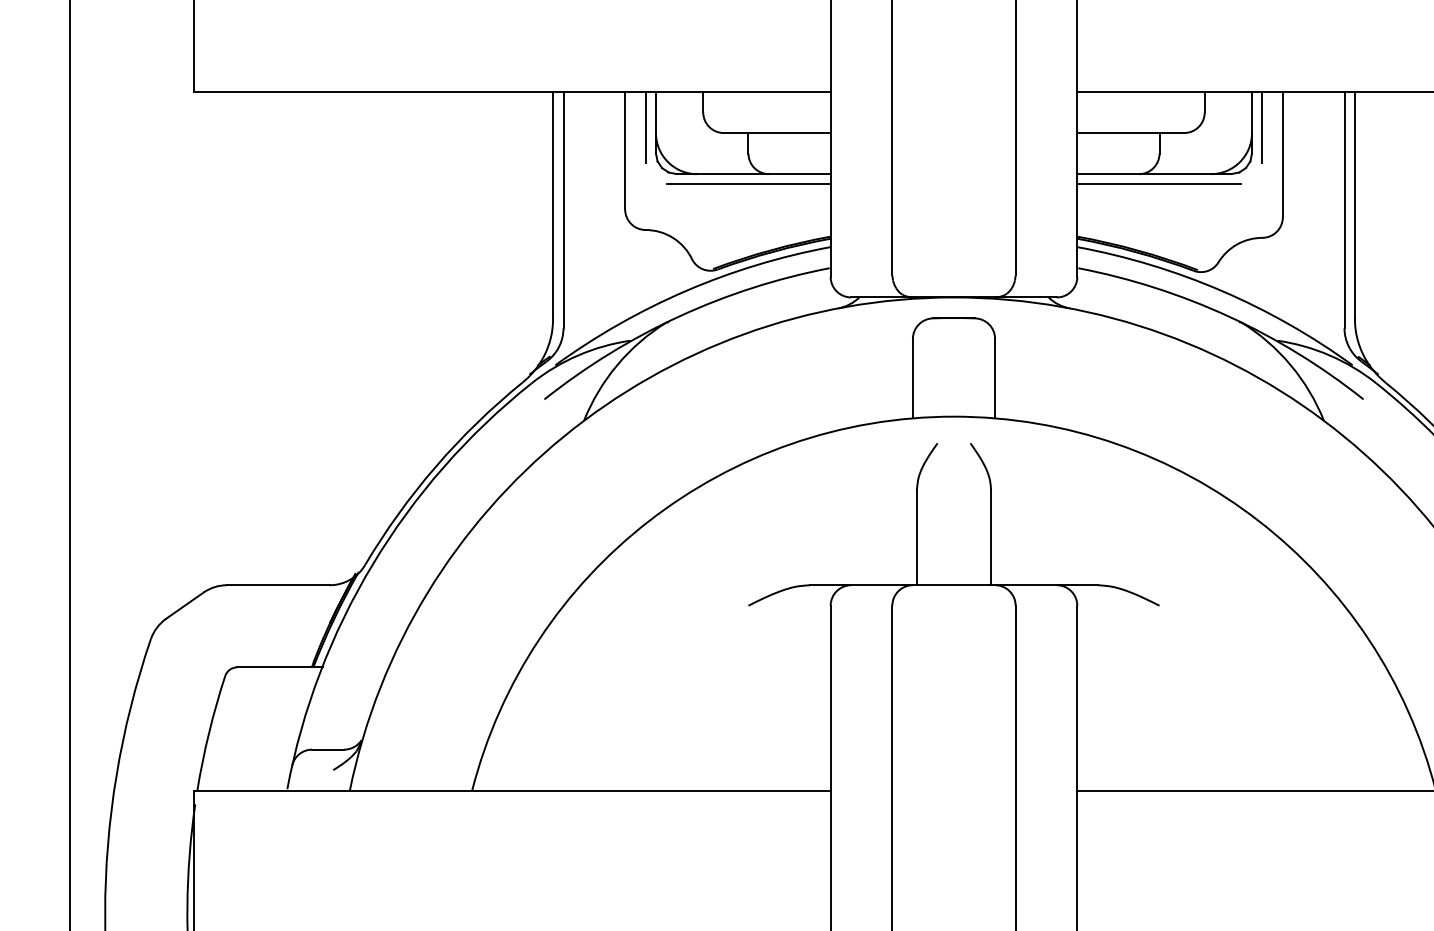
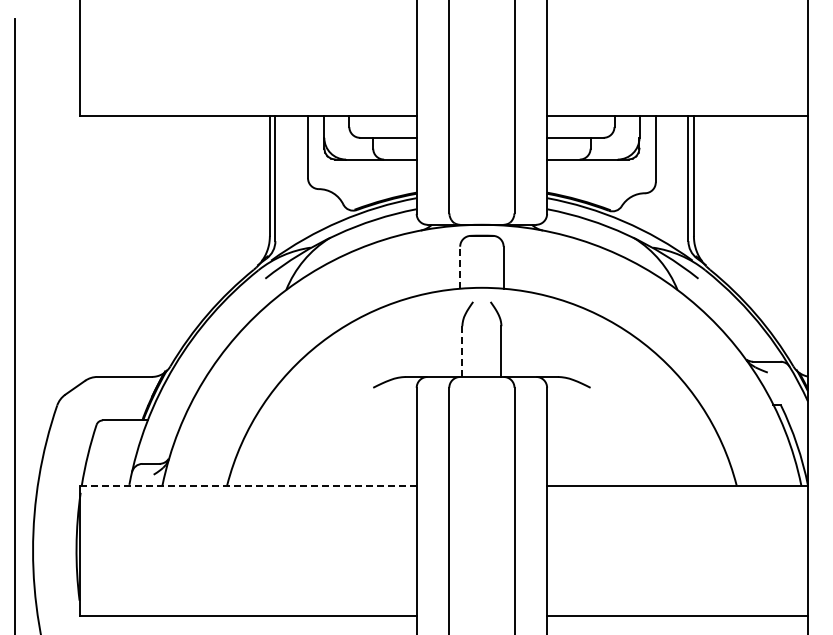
line: (646, 126) -> (319, 134), removed
line: (1261, 126) -> (644, 134), removed
line: (748, 183) -> (373, 164), removed
line: (1159, 183) -> (590, 164), removed
line: (913, 378) -> (460, 267), solid -> dashed
line: (917, 538) -> (462, 352), solid -> dashed
line: (512, 790) -> (248, 485), solid -> dashed

